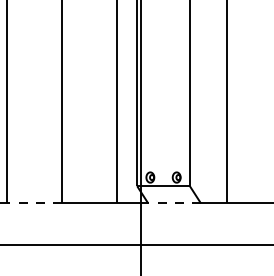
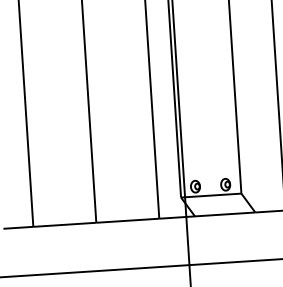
line: (34, 203) -> (64, 224), dashed -> solid
line: (174, 203) -> (225, 214), dashed -> solid

